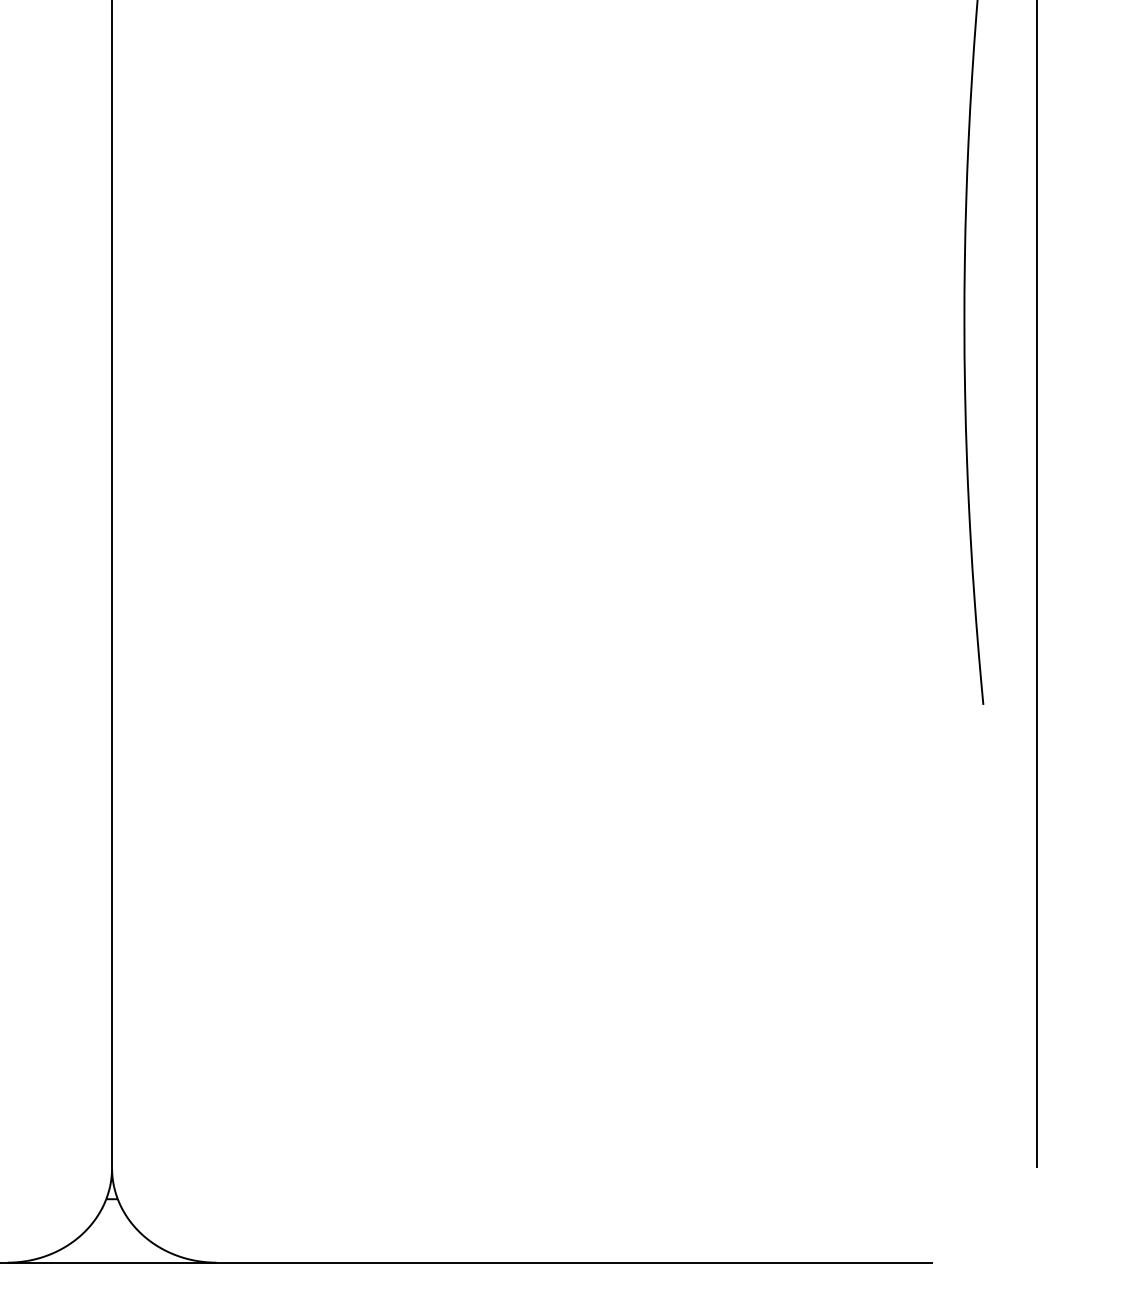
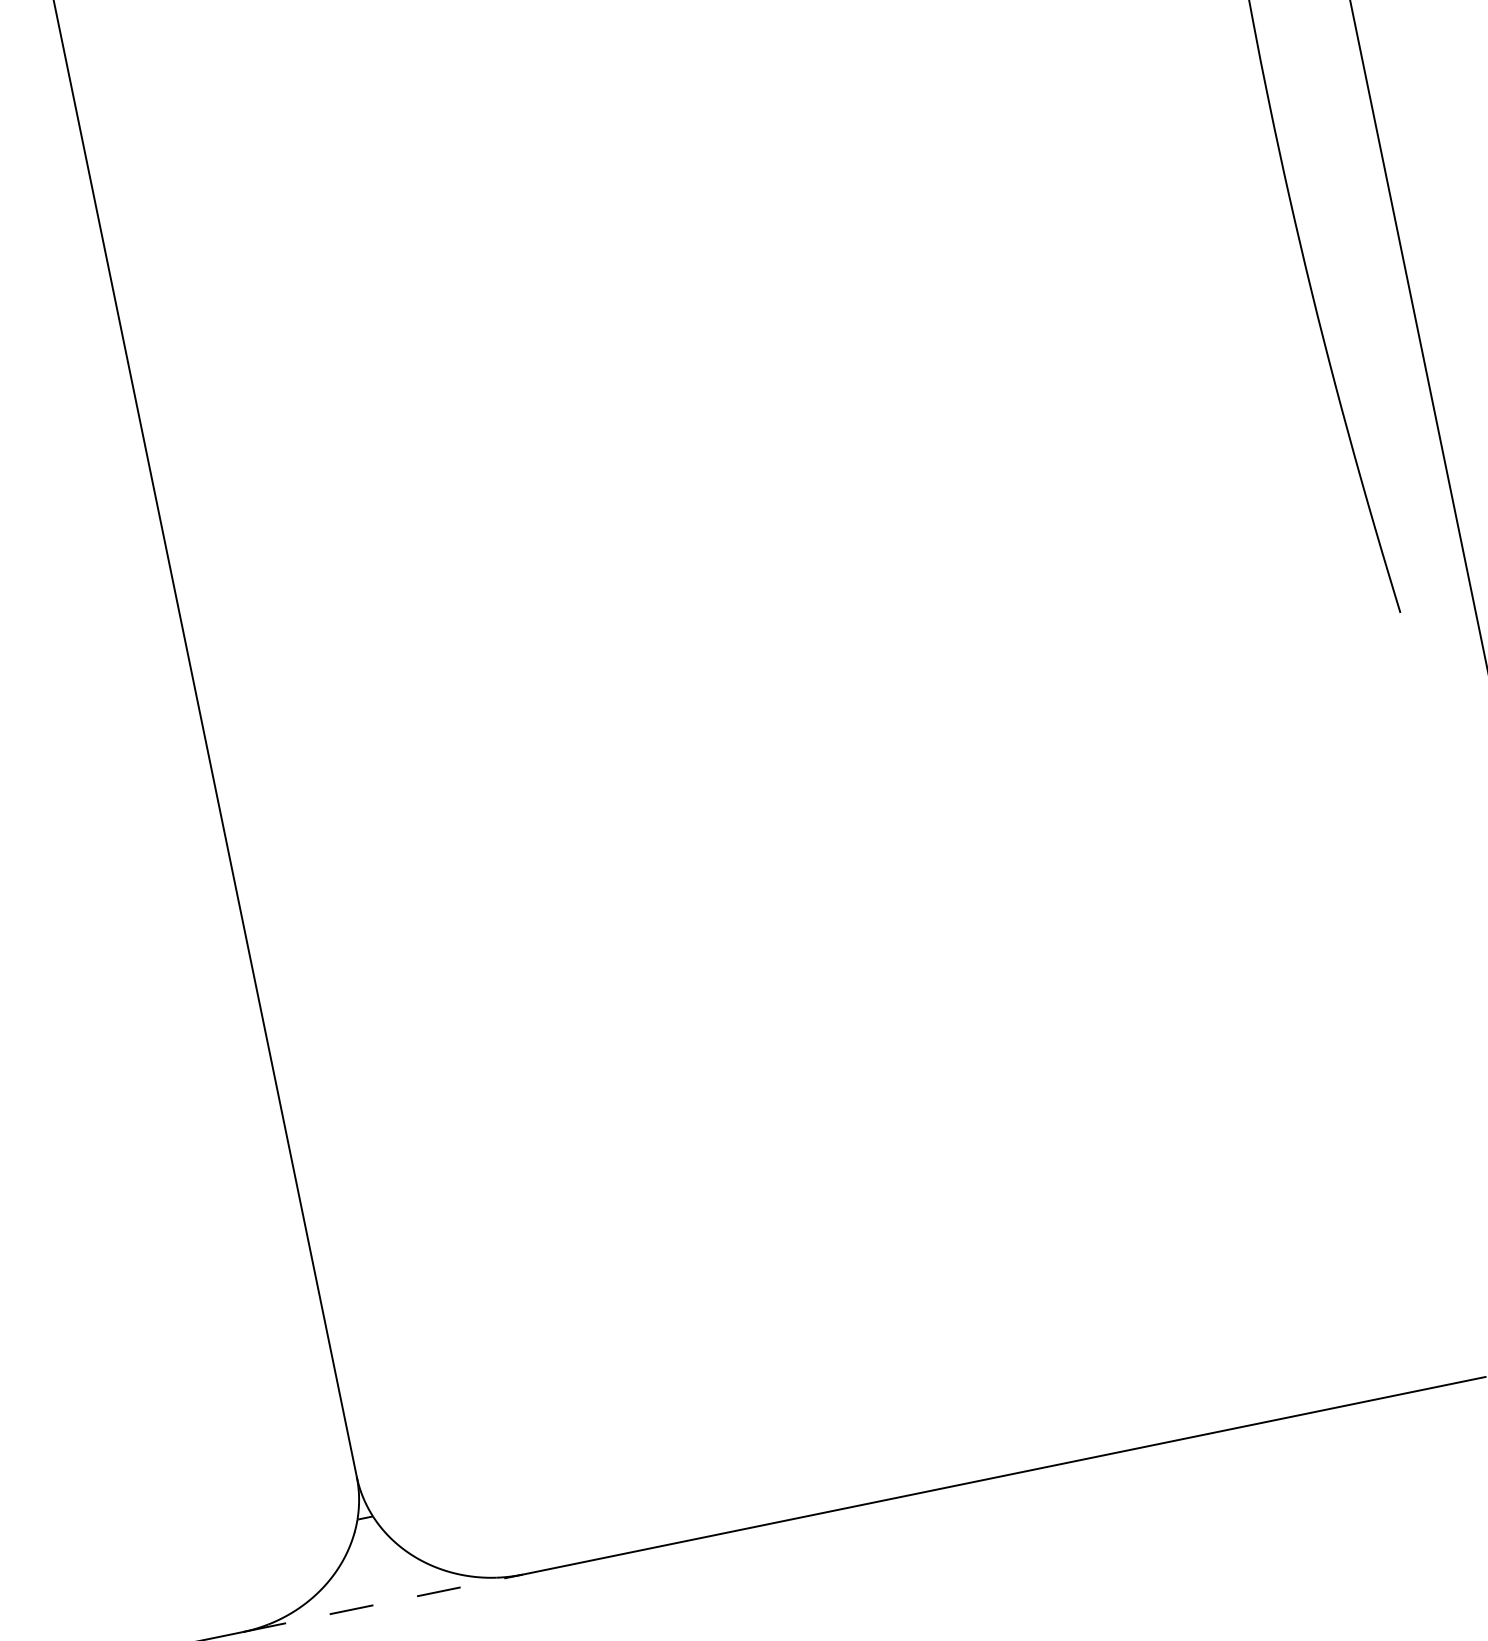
line: (112, 1262) -> (383, 1603), solid -> dashed

